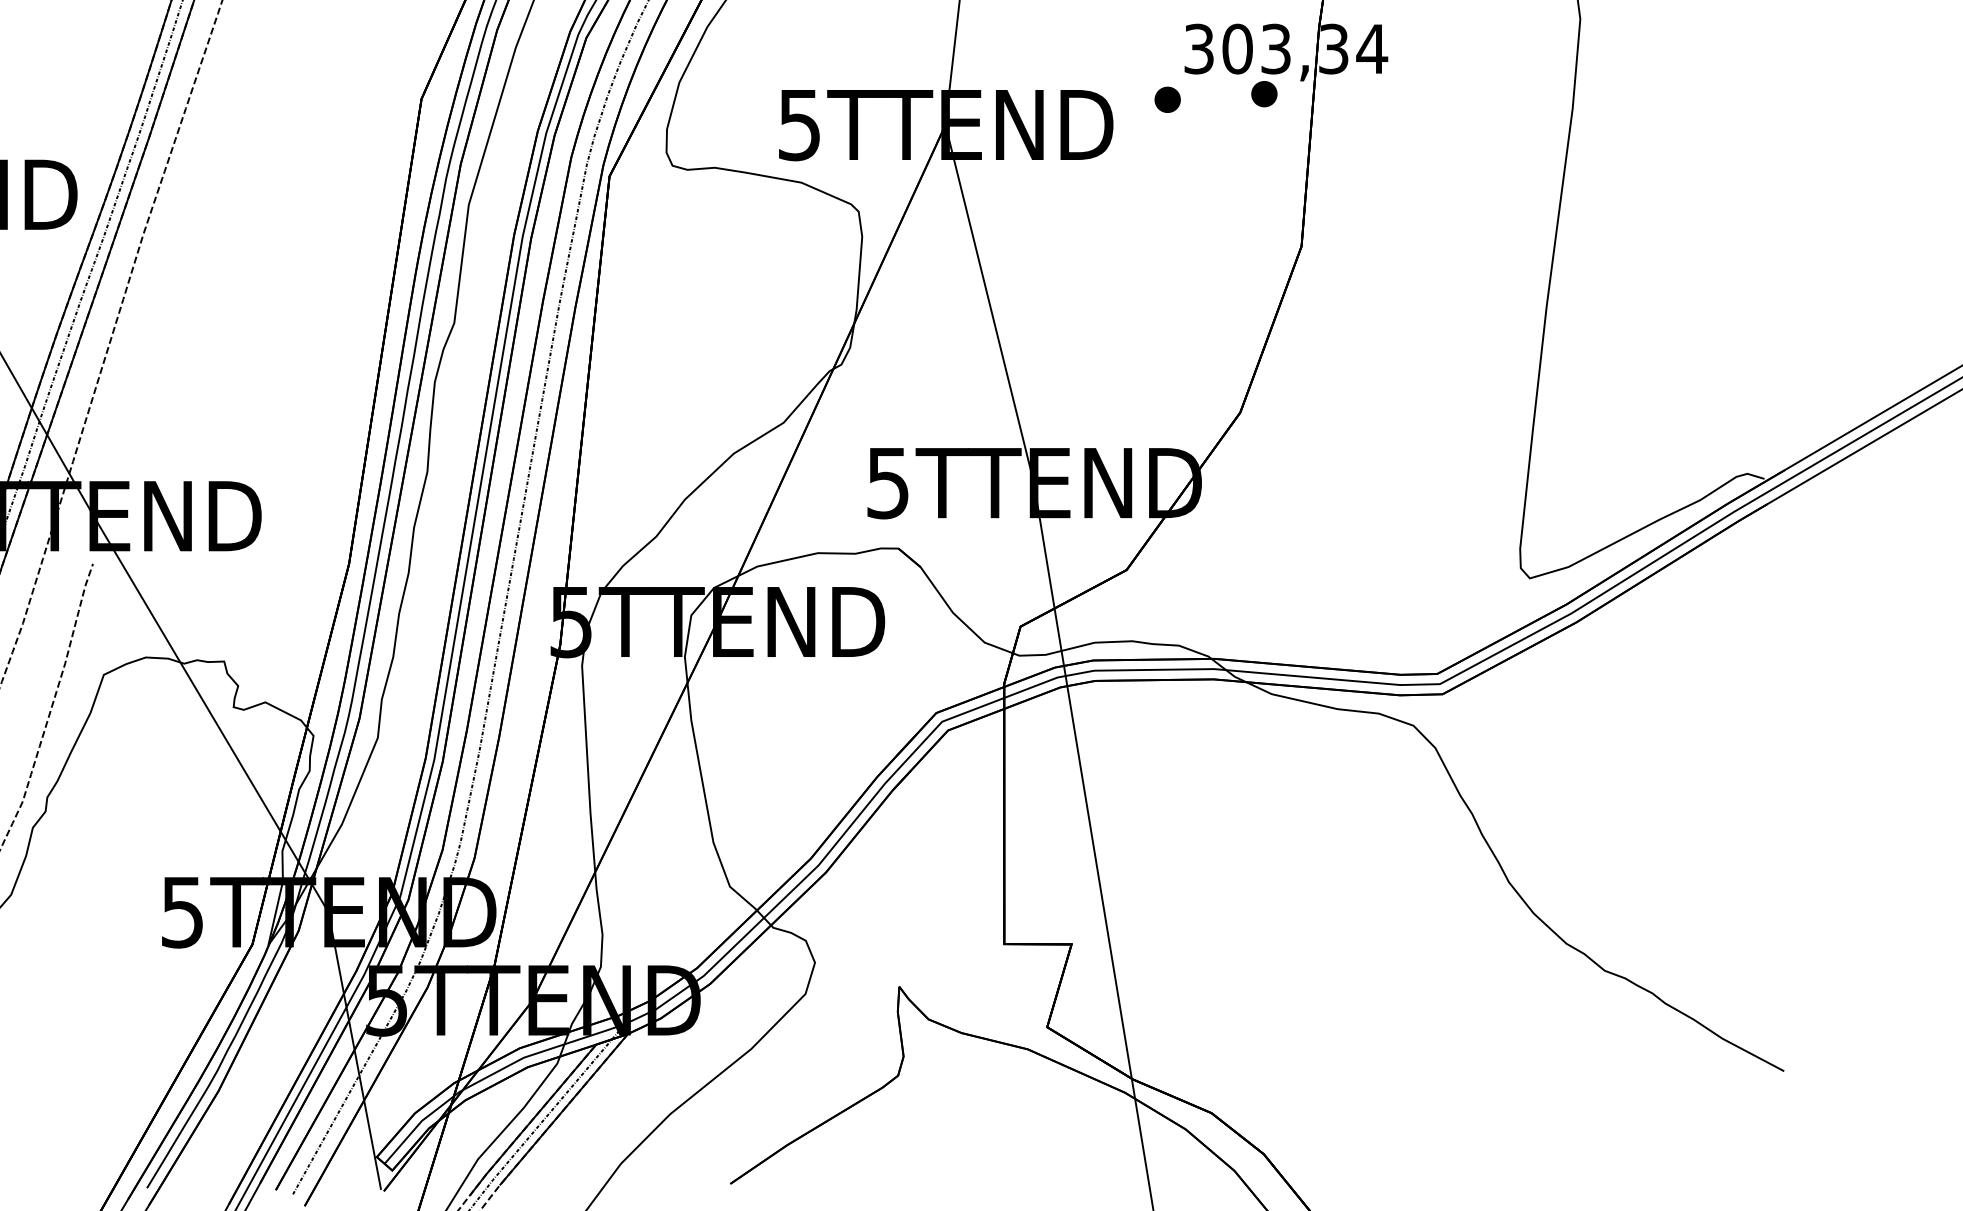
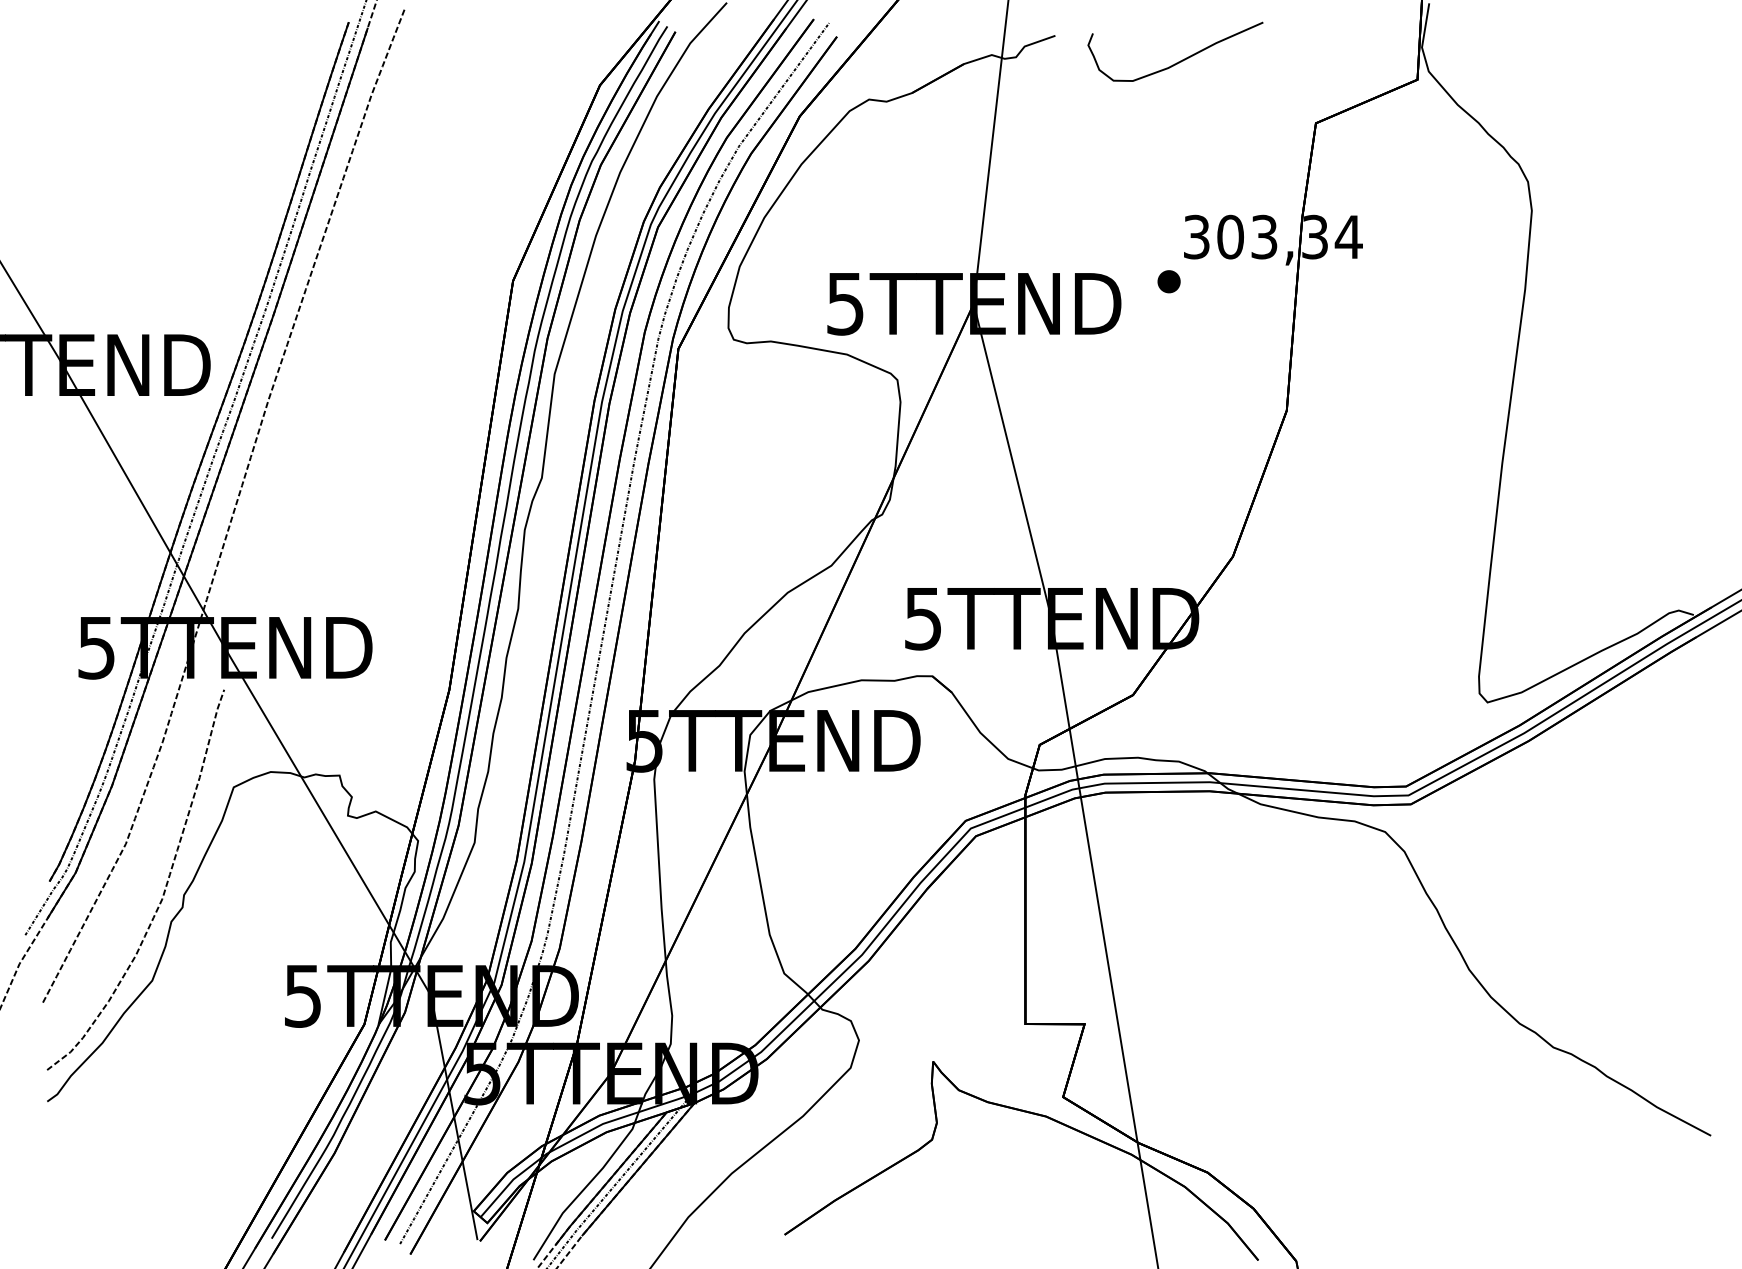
part: (1263, 93) -> (1253, 276), removed

